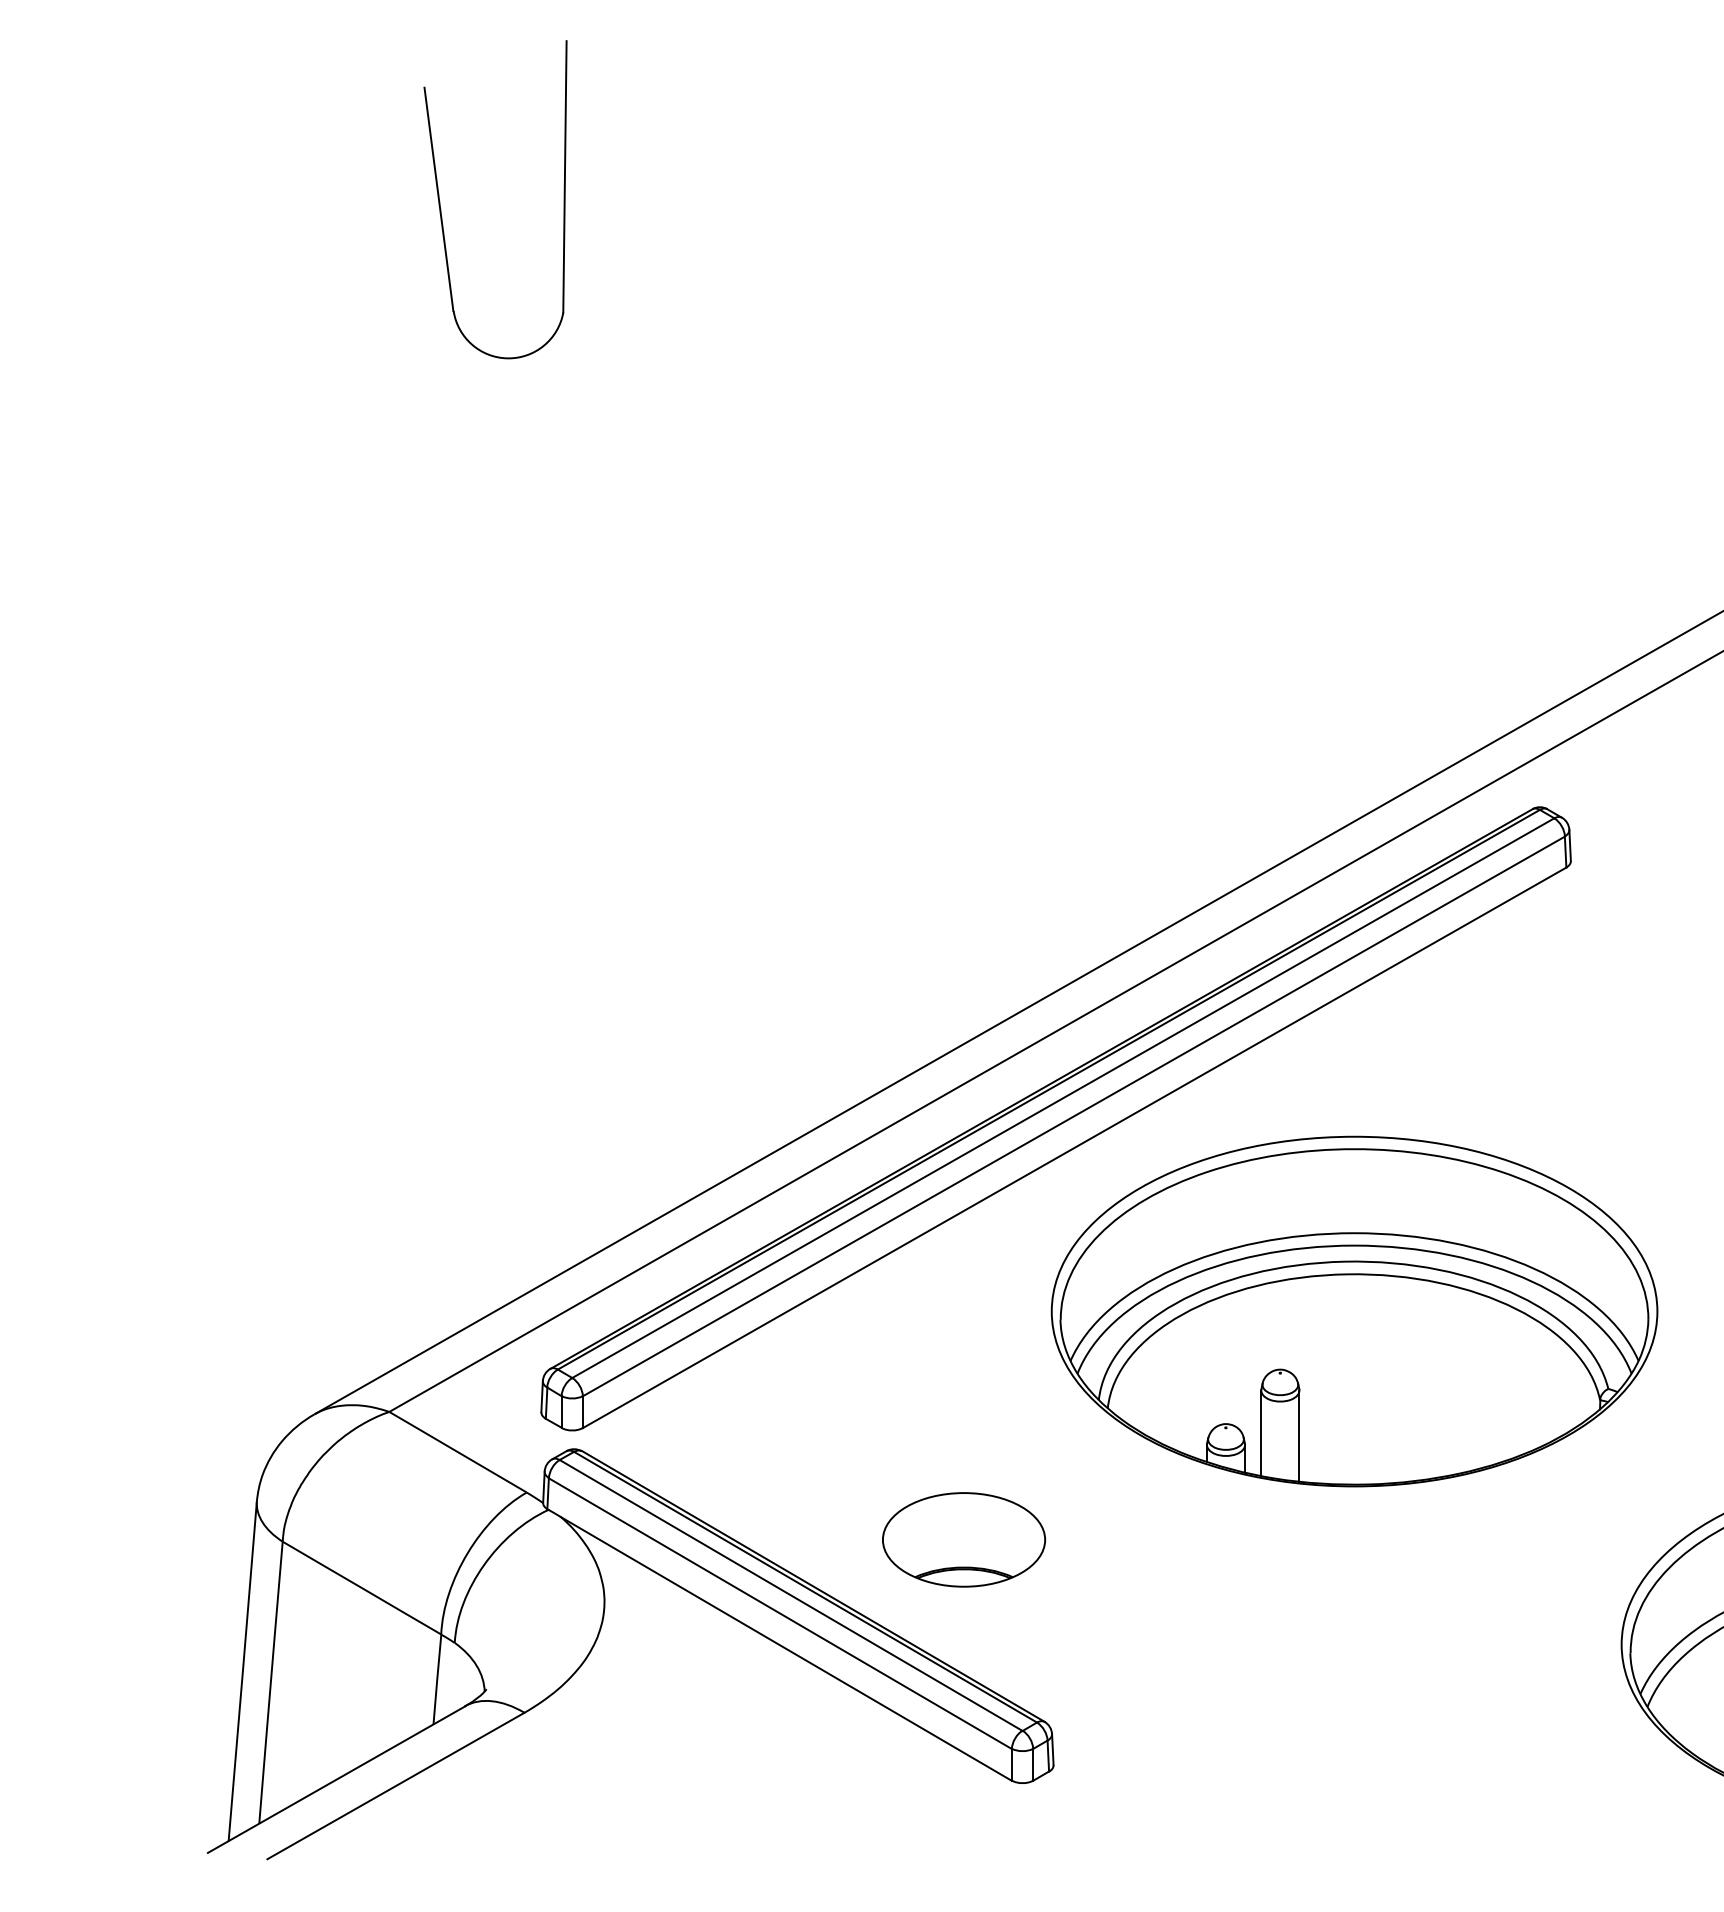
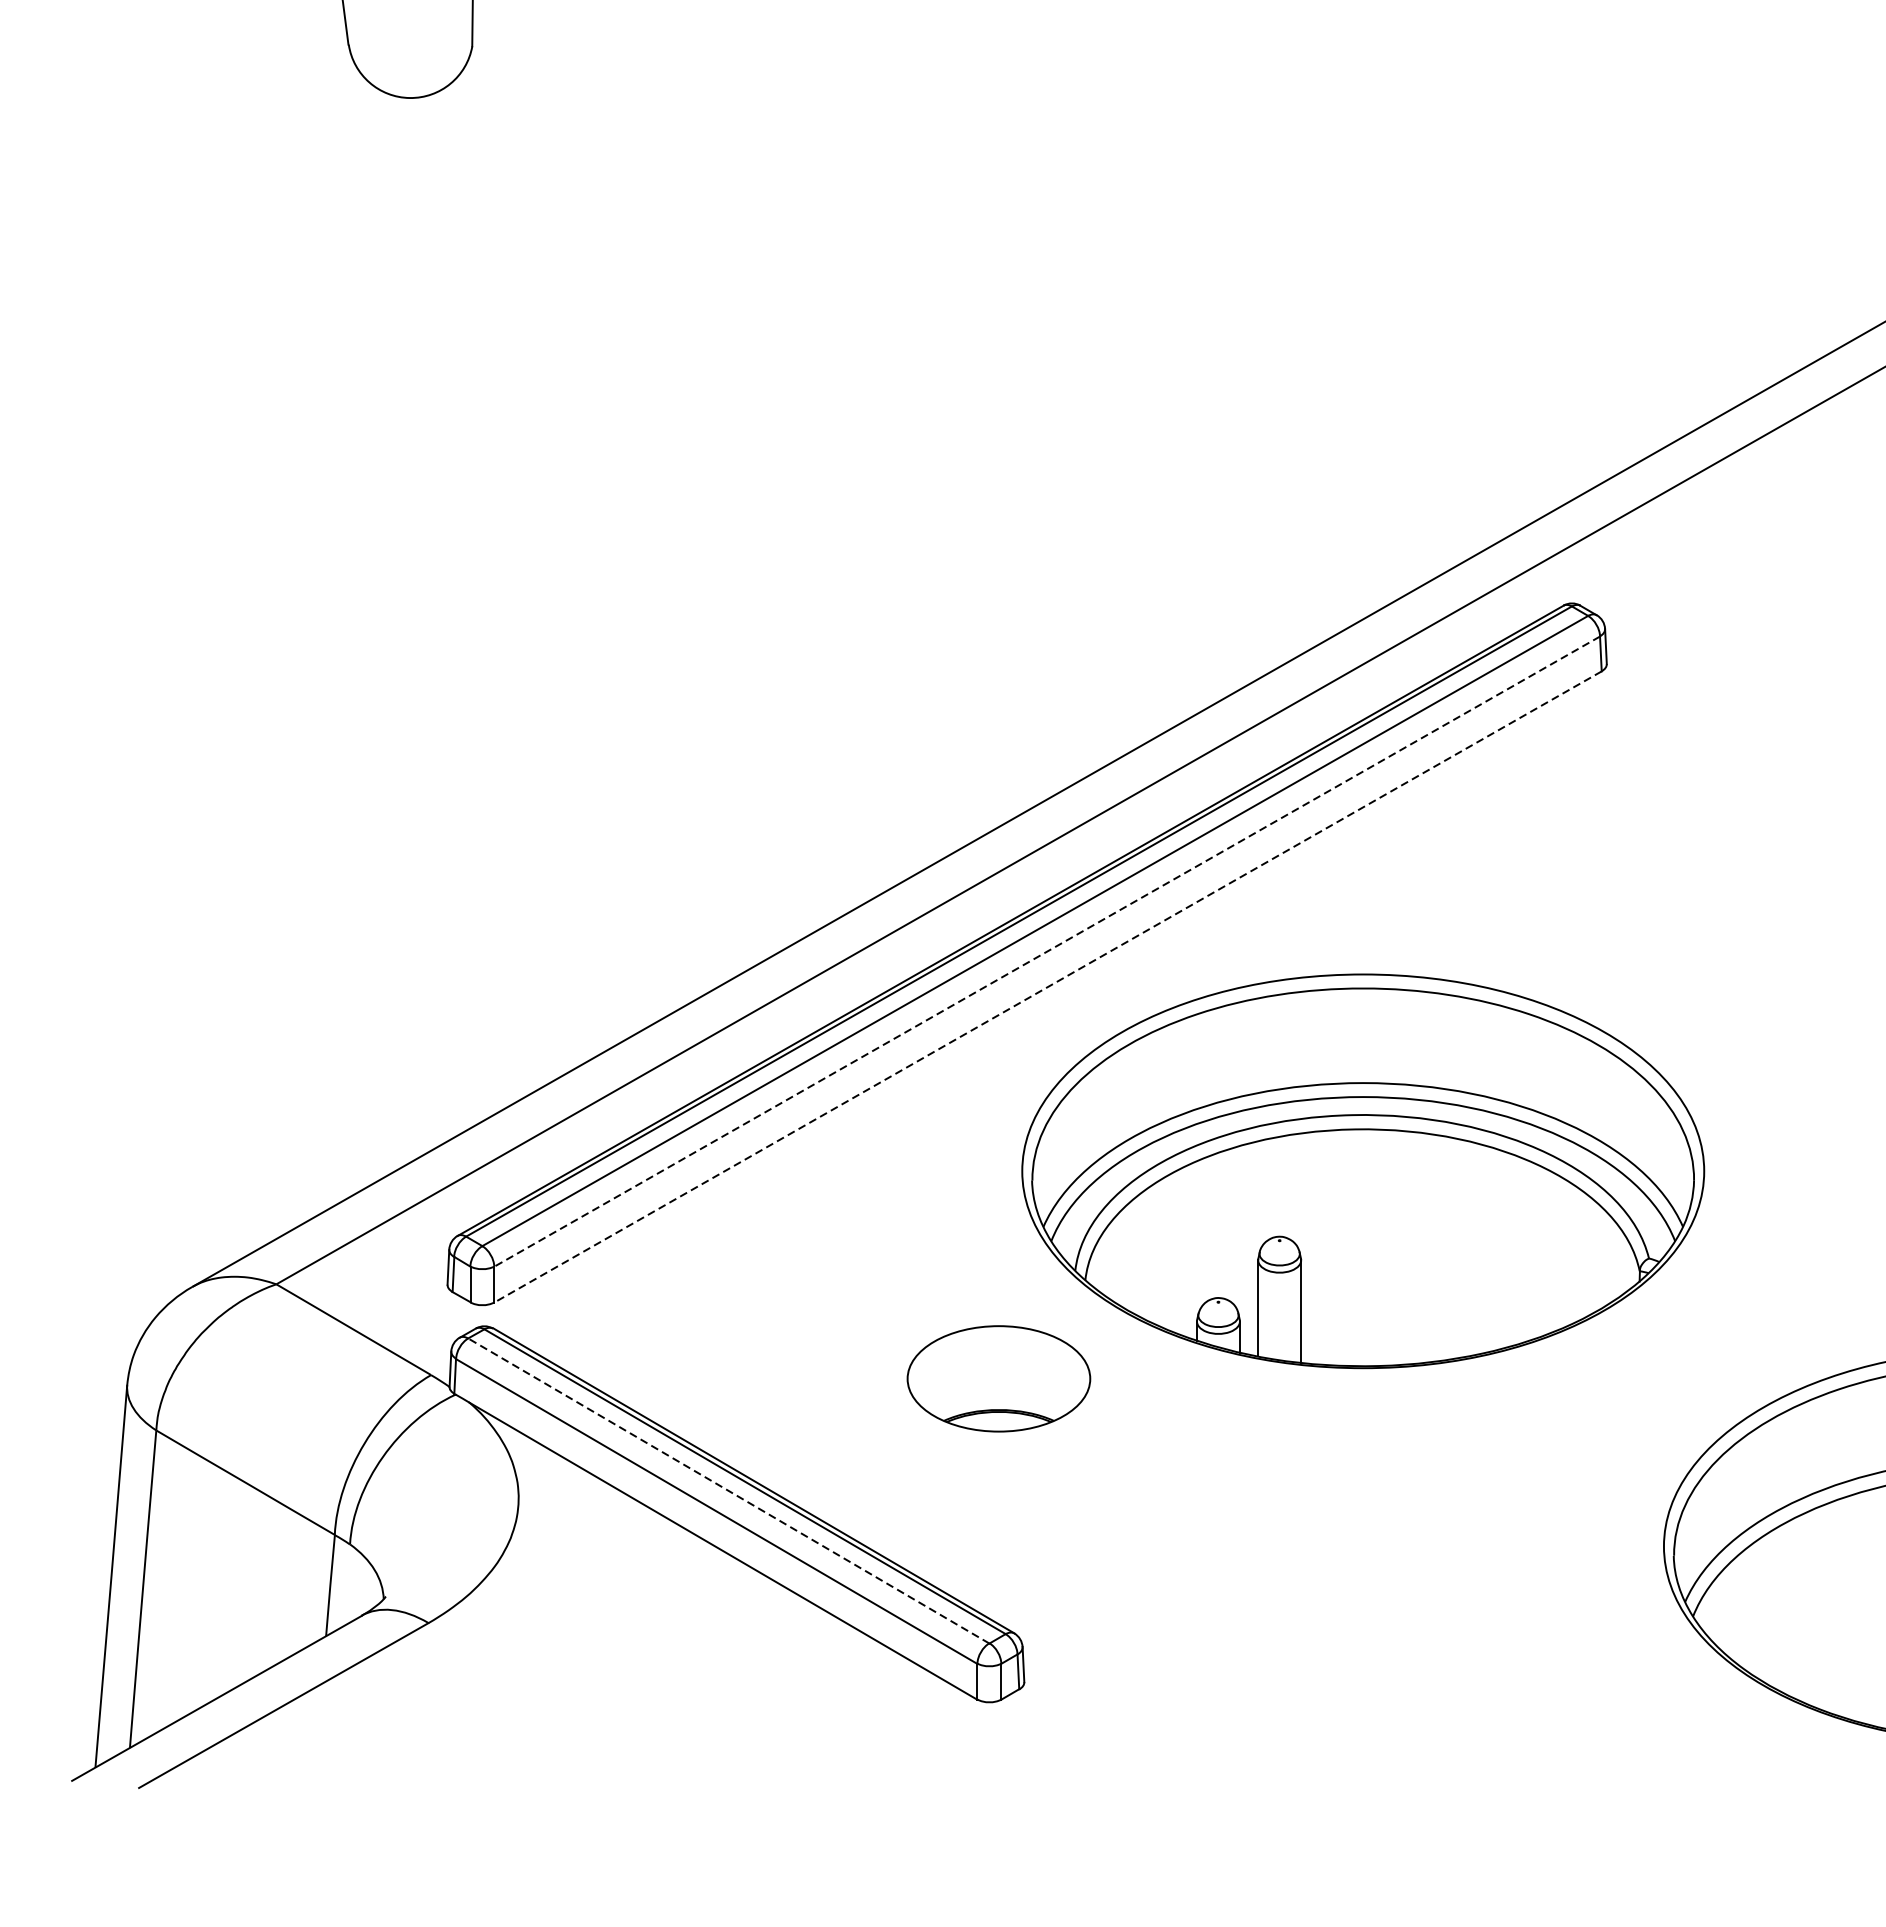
line: (1073, 1116) -> (1046, 951), solid -> dashed
line: (1074, 1148) -> (1047, 987), solid -> dashed
part: (963, 1539) -> (998, 1378), moved
line: (790, 1595) -> (728, 1491), solid -> dashed

